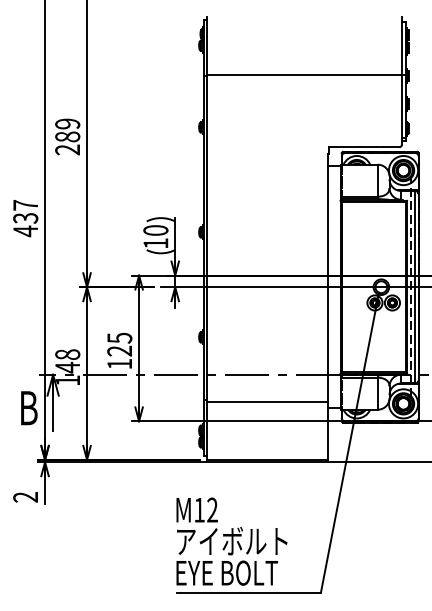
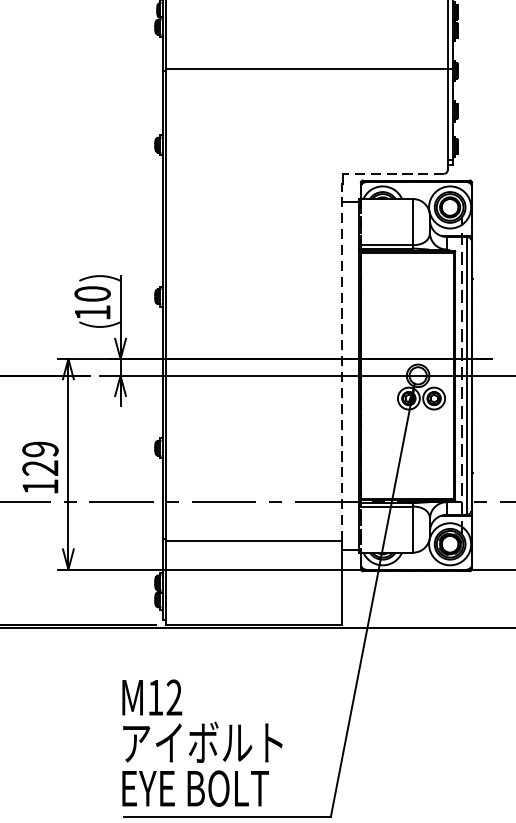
line: (364, 147) -> (393, 174), solid -> dashed
line: (328, 277) -> (341, 361), solid -> dashed
text: (119, 338) -> (40, 449), 125 -> 129

